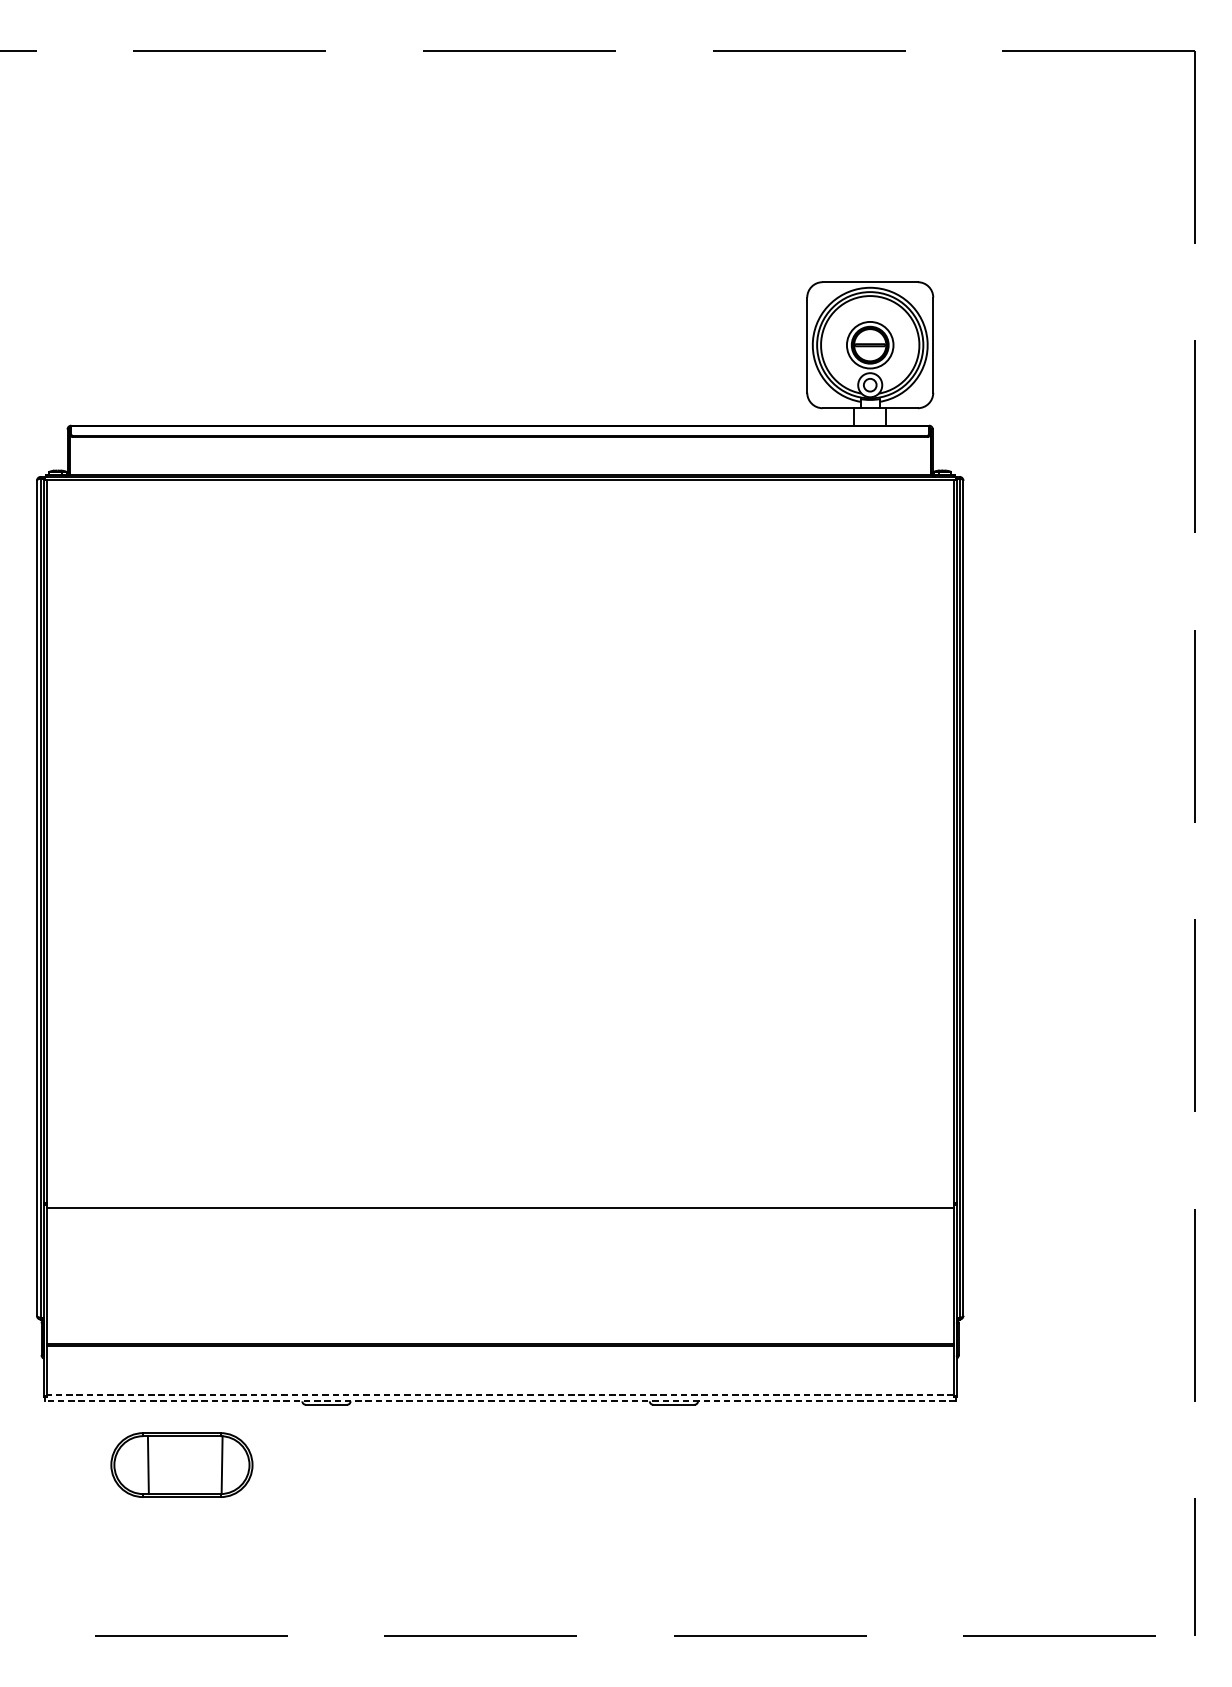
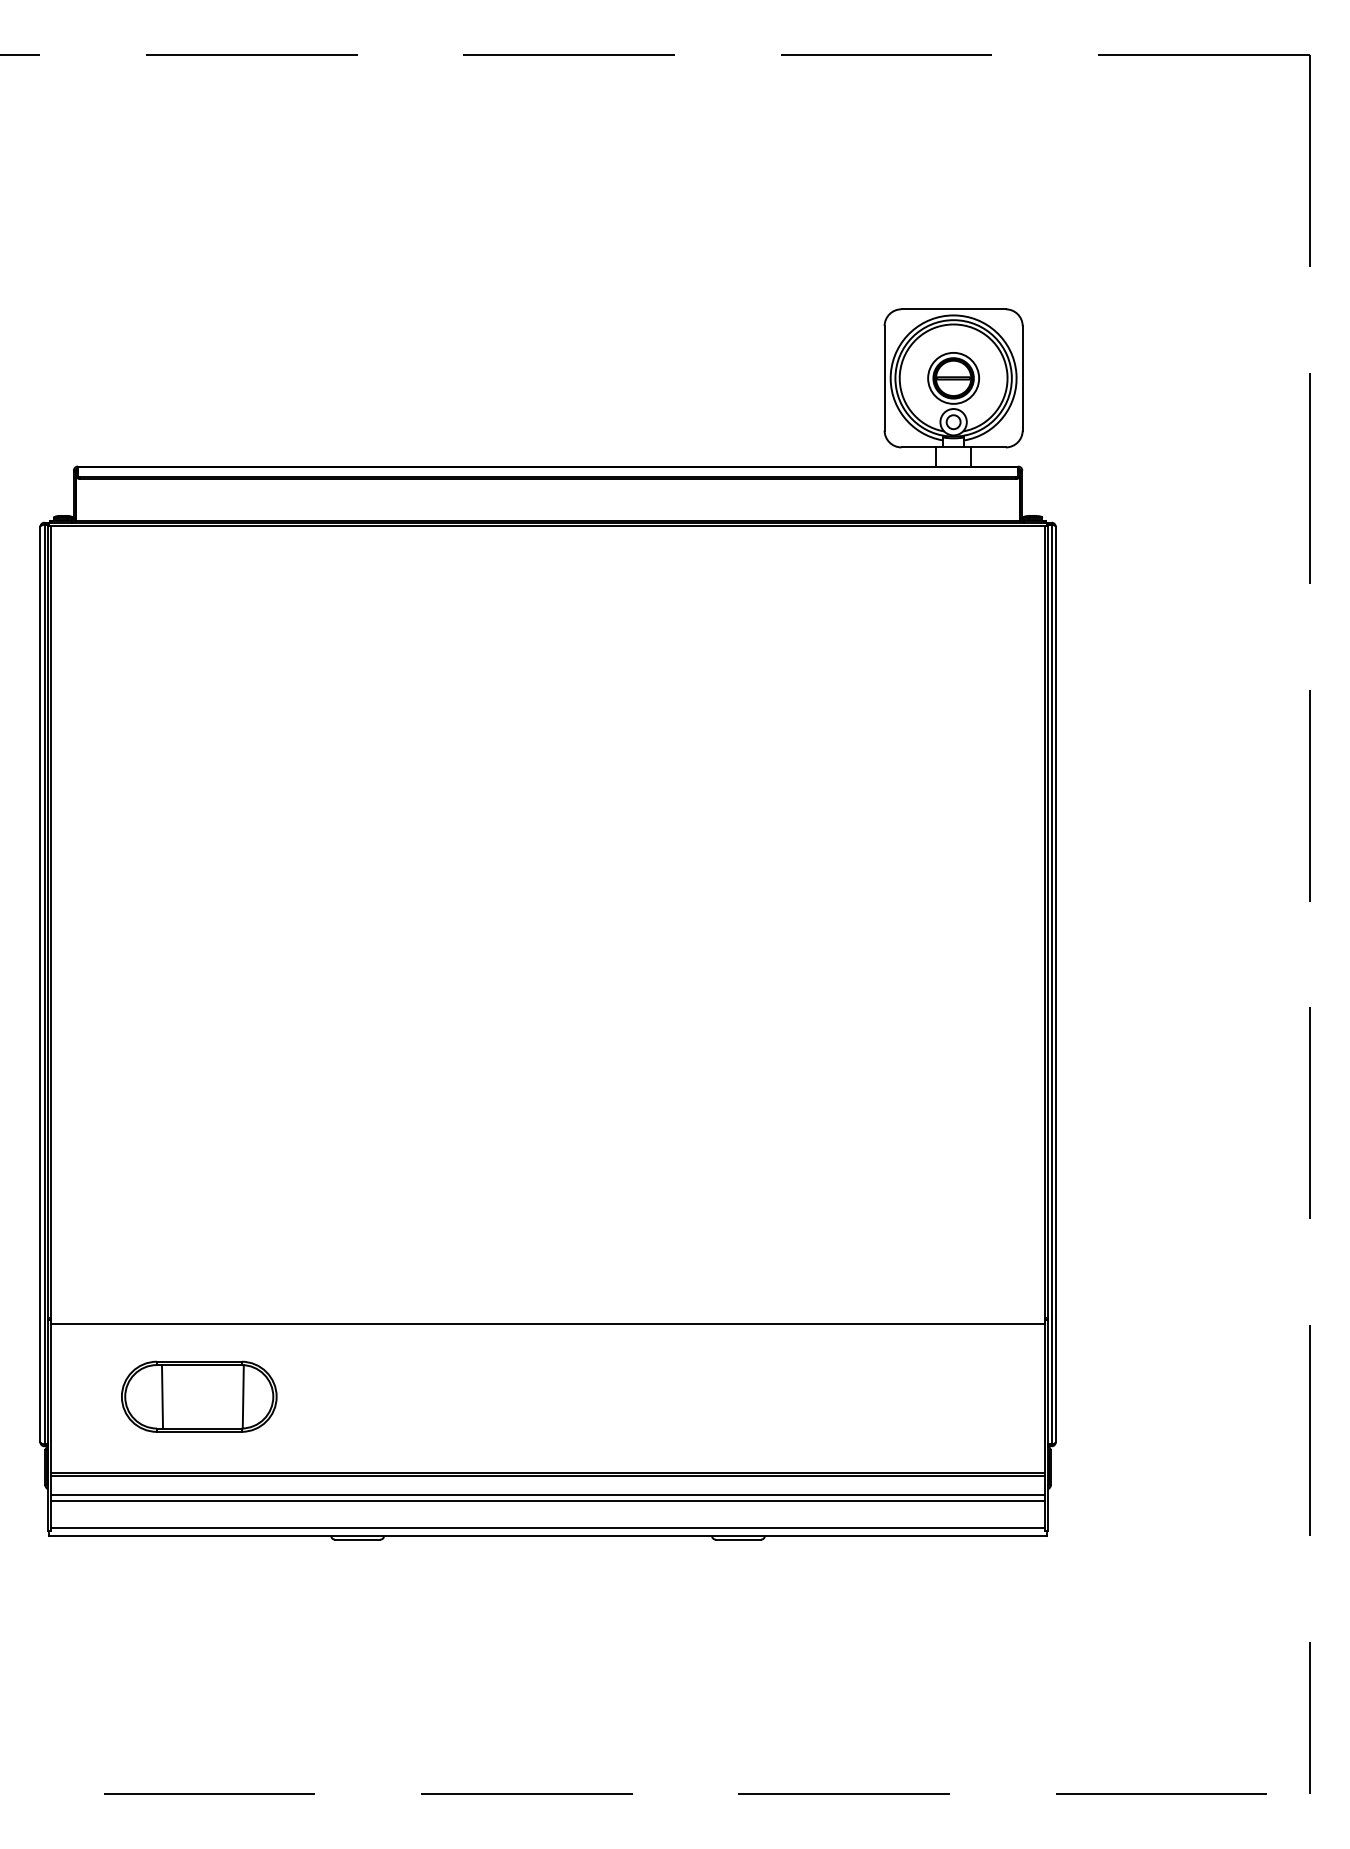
line: (499, 1364) -> (547, 1495), added
line: (499, 1369) -> (547, 1500), added
line: (499, 1394) -> (547, 1528), dashed -> solid
line: (499, 1400) -> (547, 1535), dashed -> solid
part: (182, 1464) -> (199, 1396), moved

